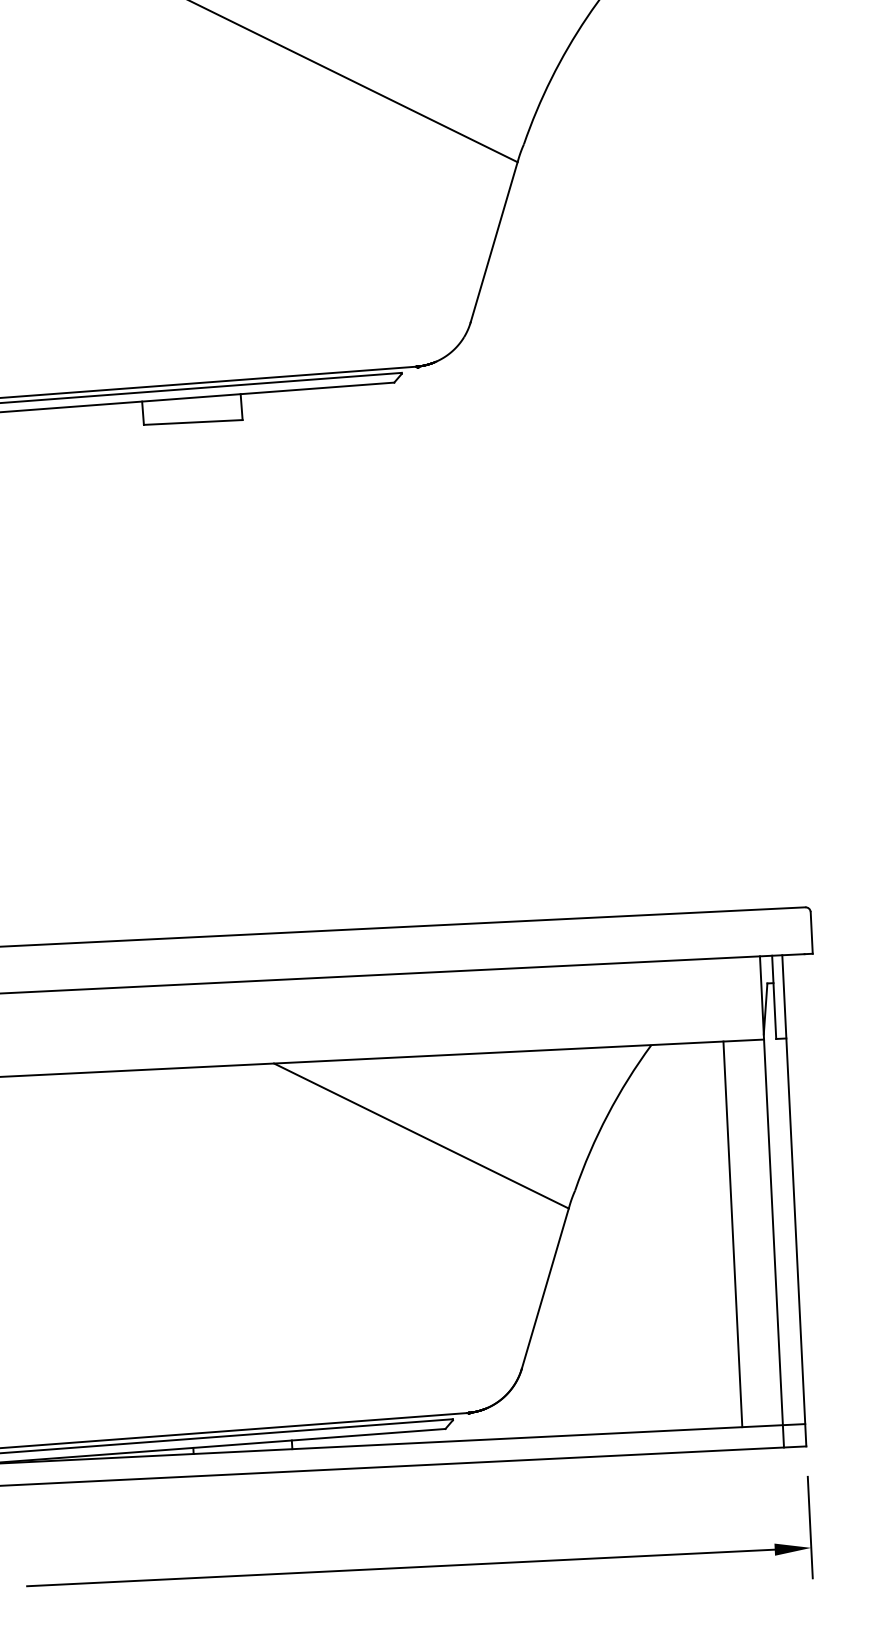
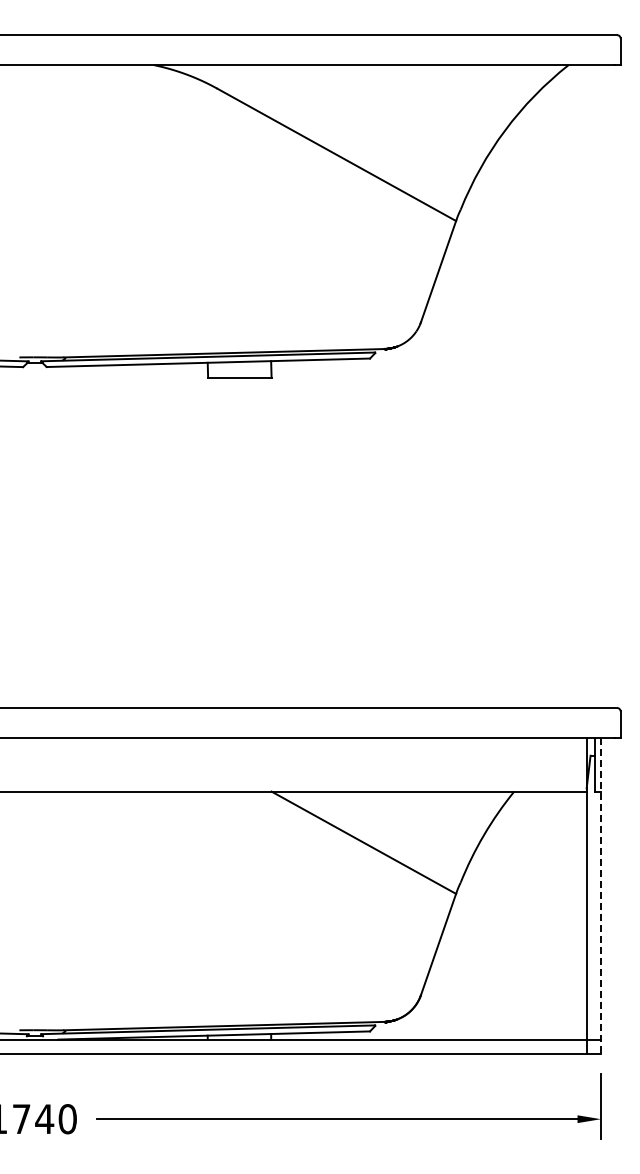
line: (795, 1201) -> (601, 896), solid -> dashed
line: (732, 1234) -> (560, 915), removed

